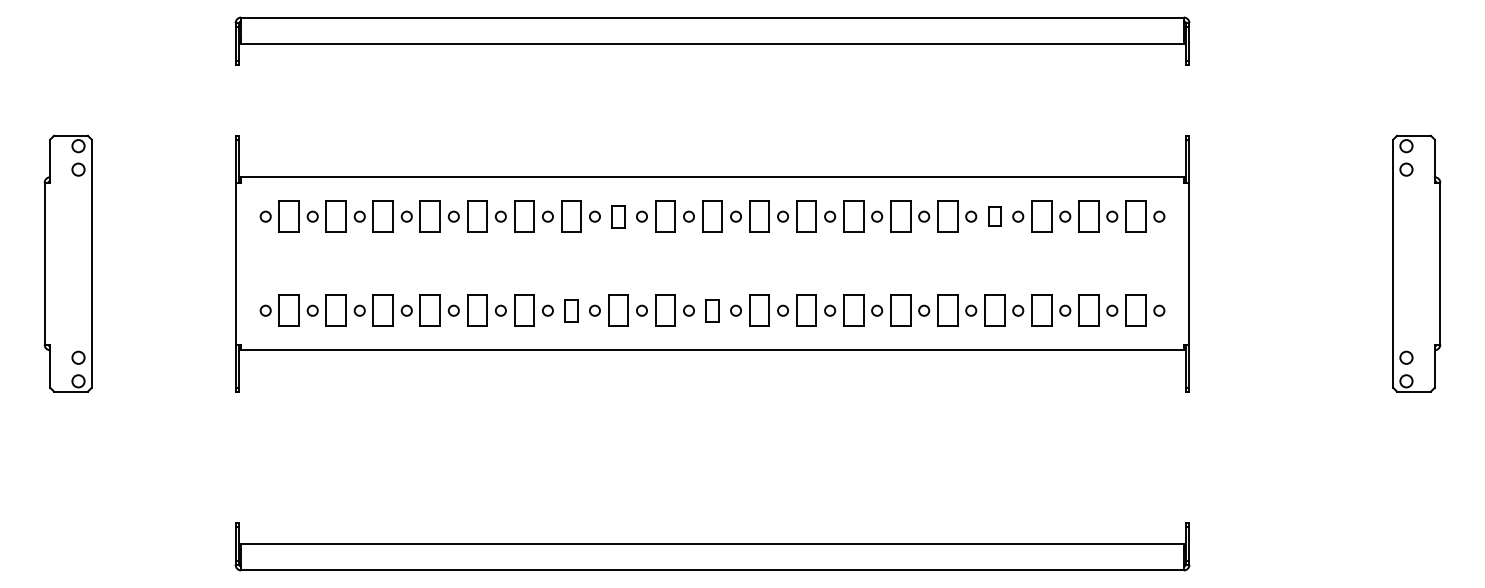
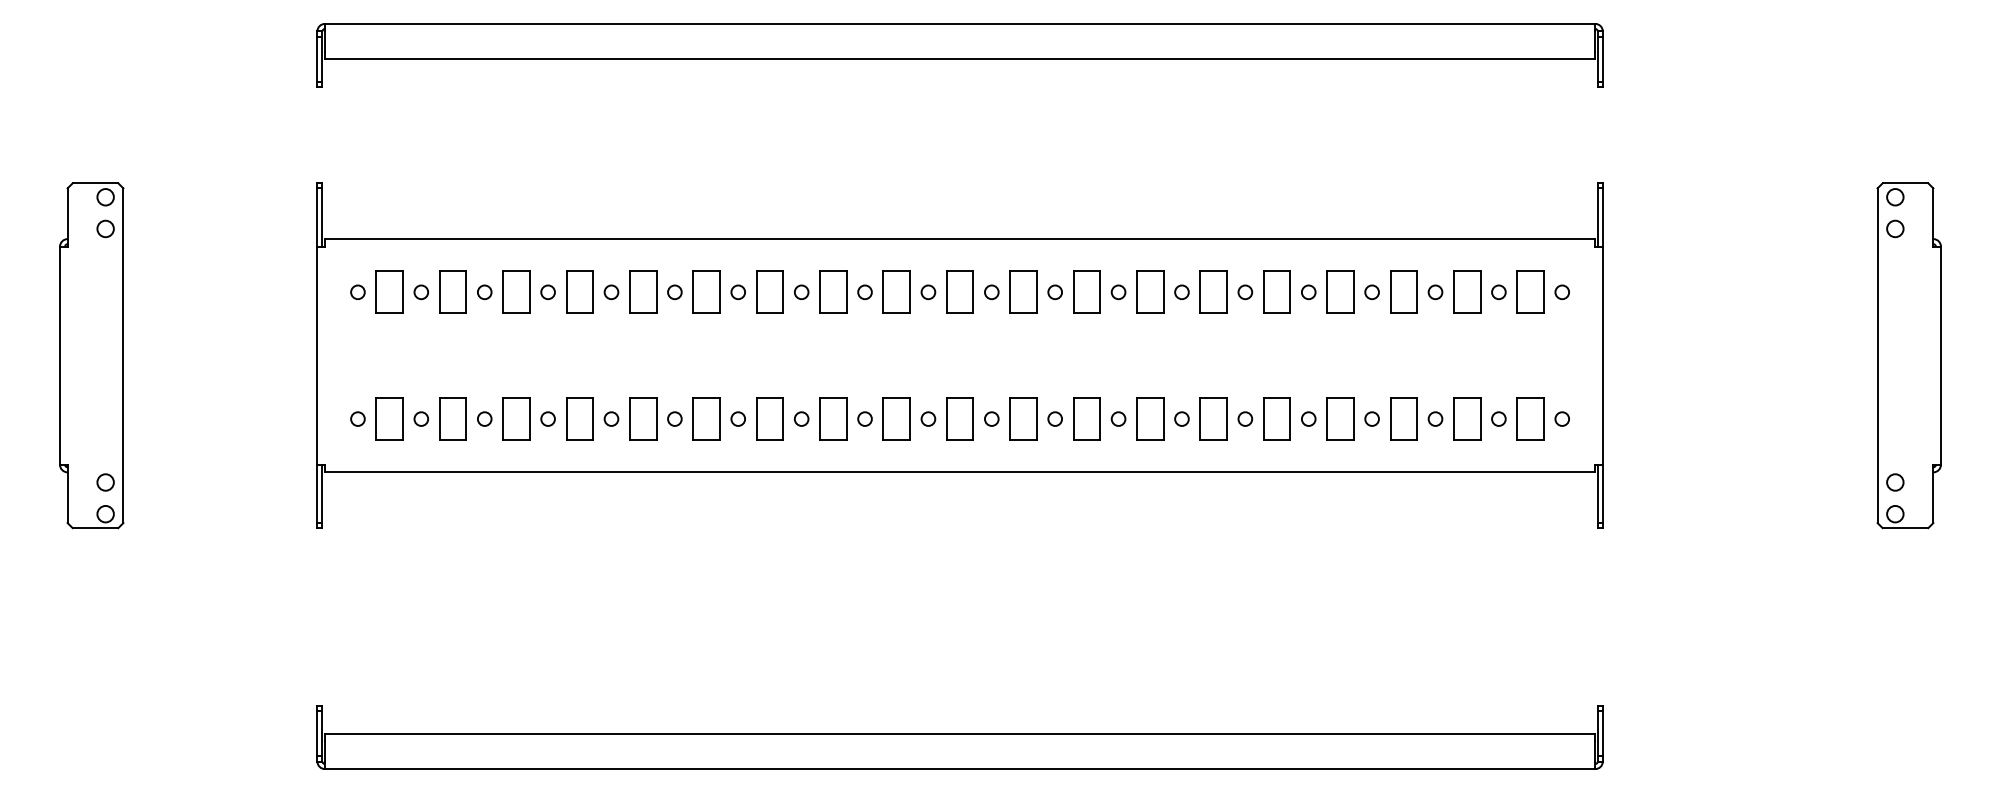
part: (618, 216) -> (833, 291), size x1.43
part: (994, 216) -> (1340, 291), size x1.67
part: (571, 310) -> (769, 418), size x1.43
part: (712, 310) -> (959, 418), size x1.43

